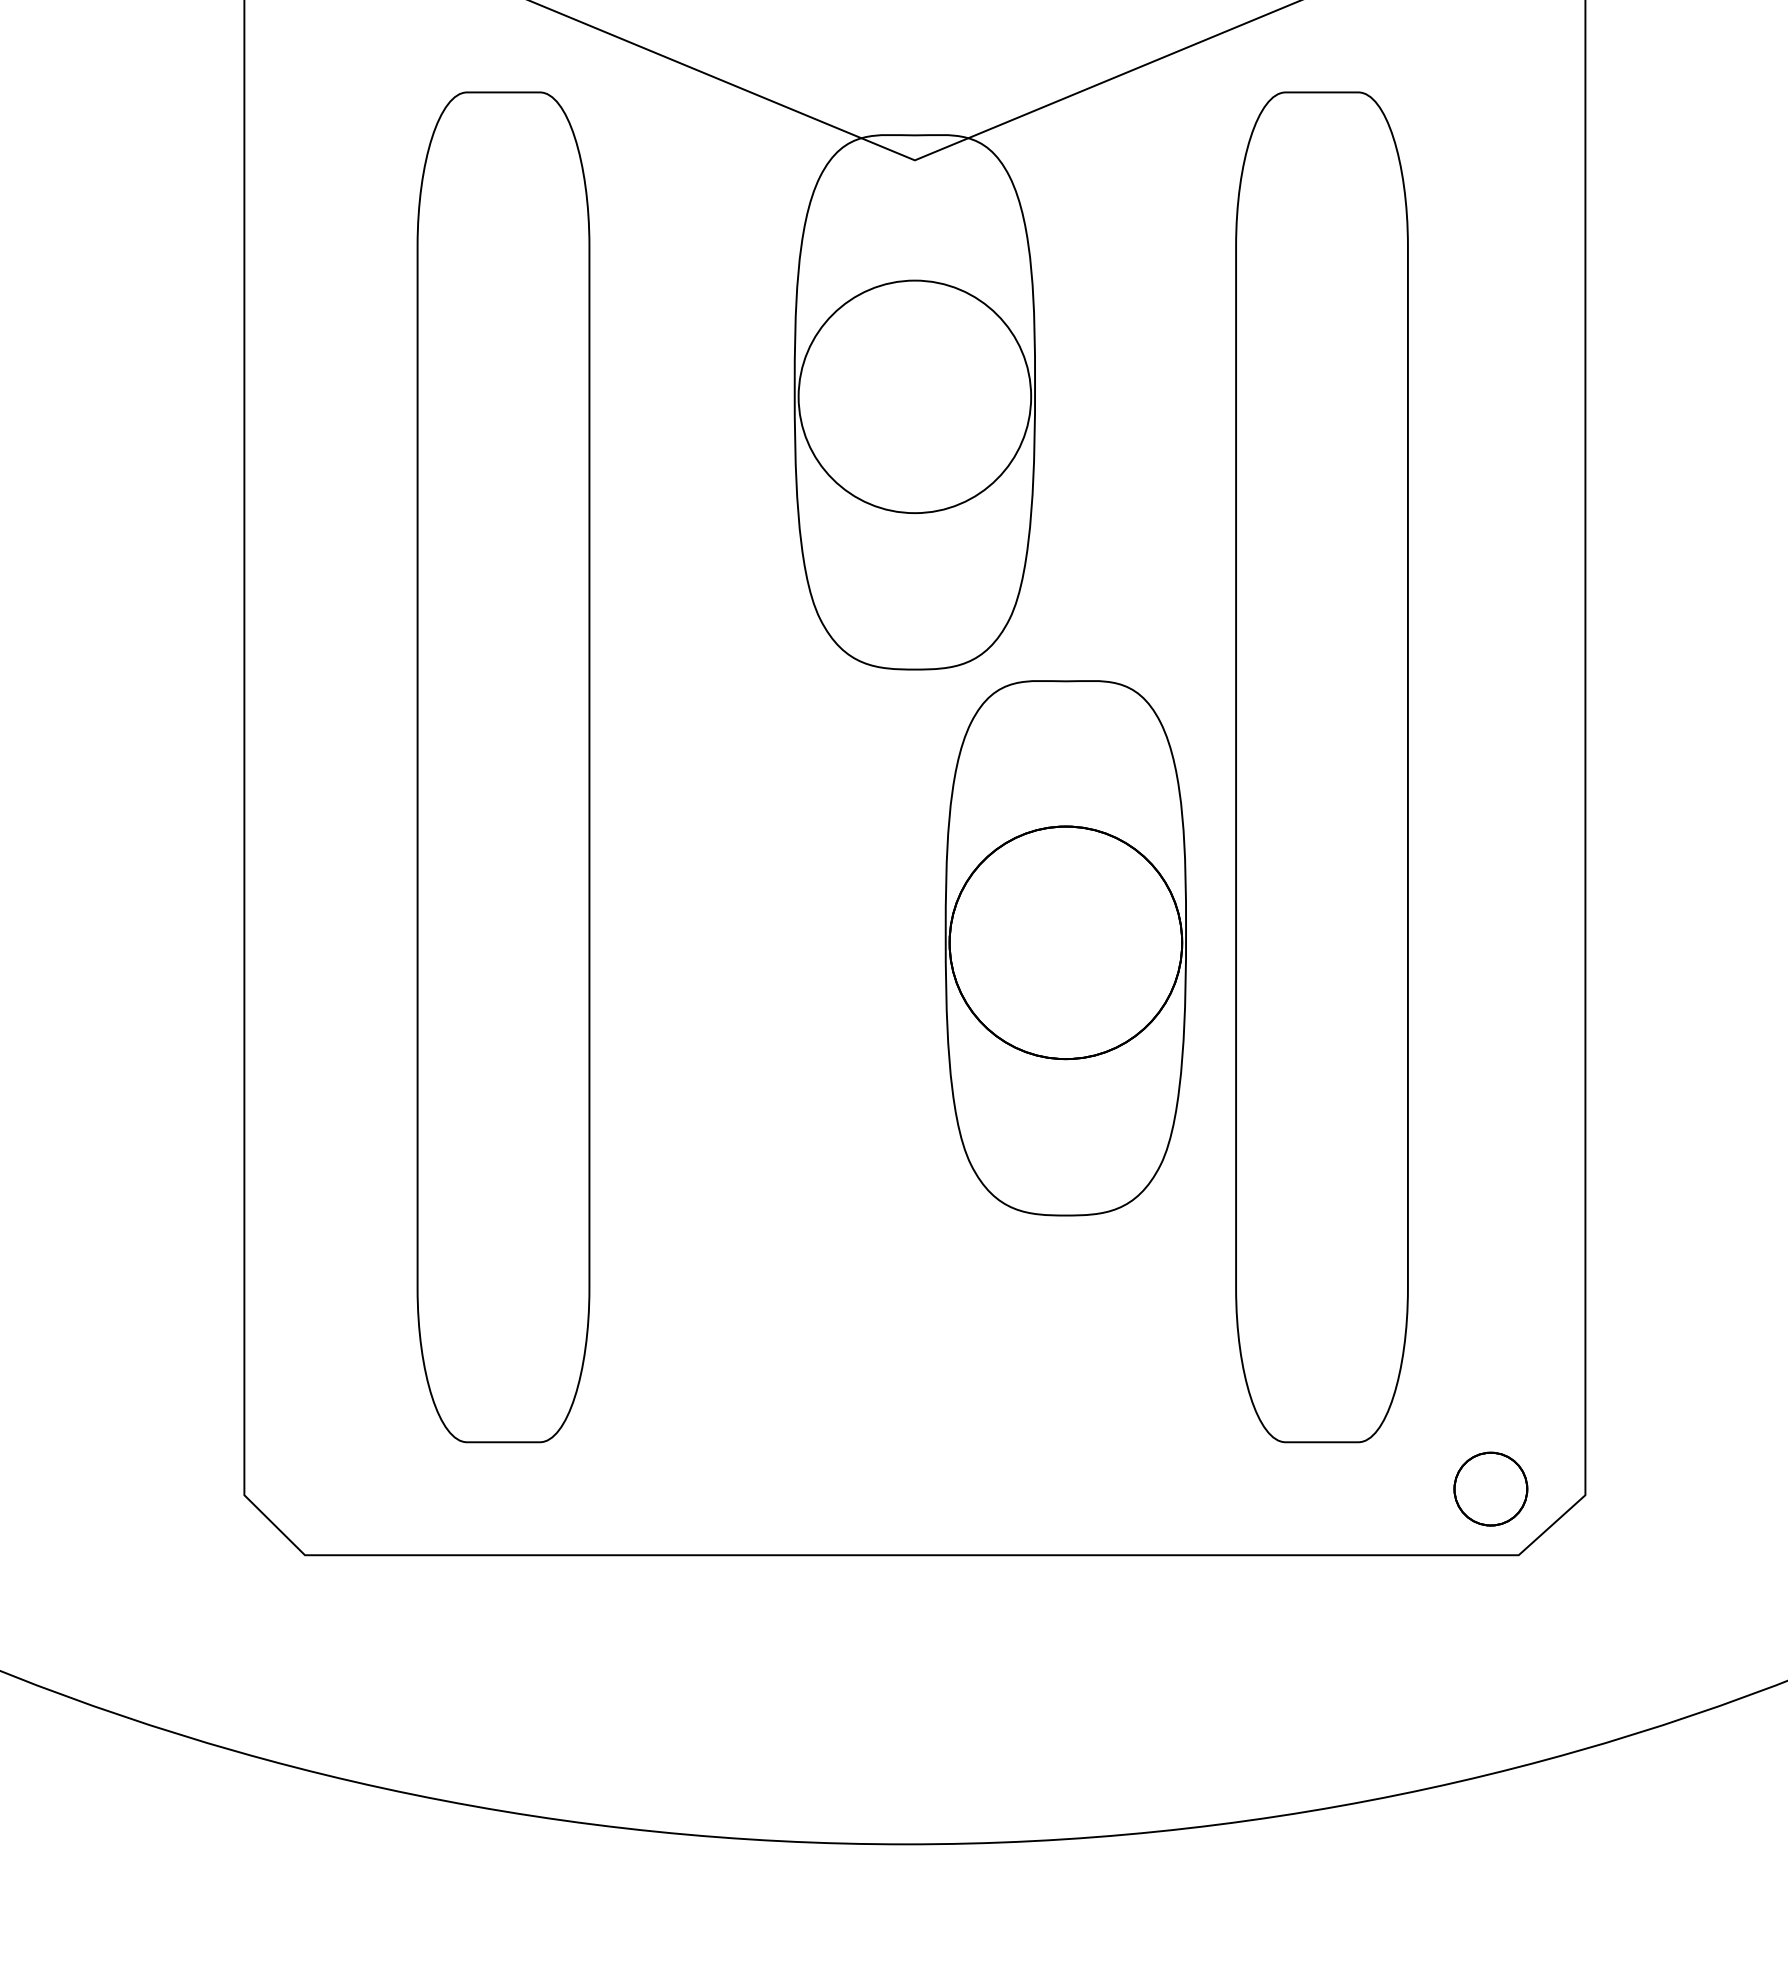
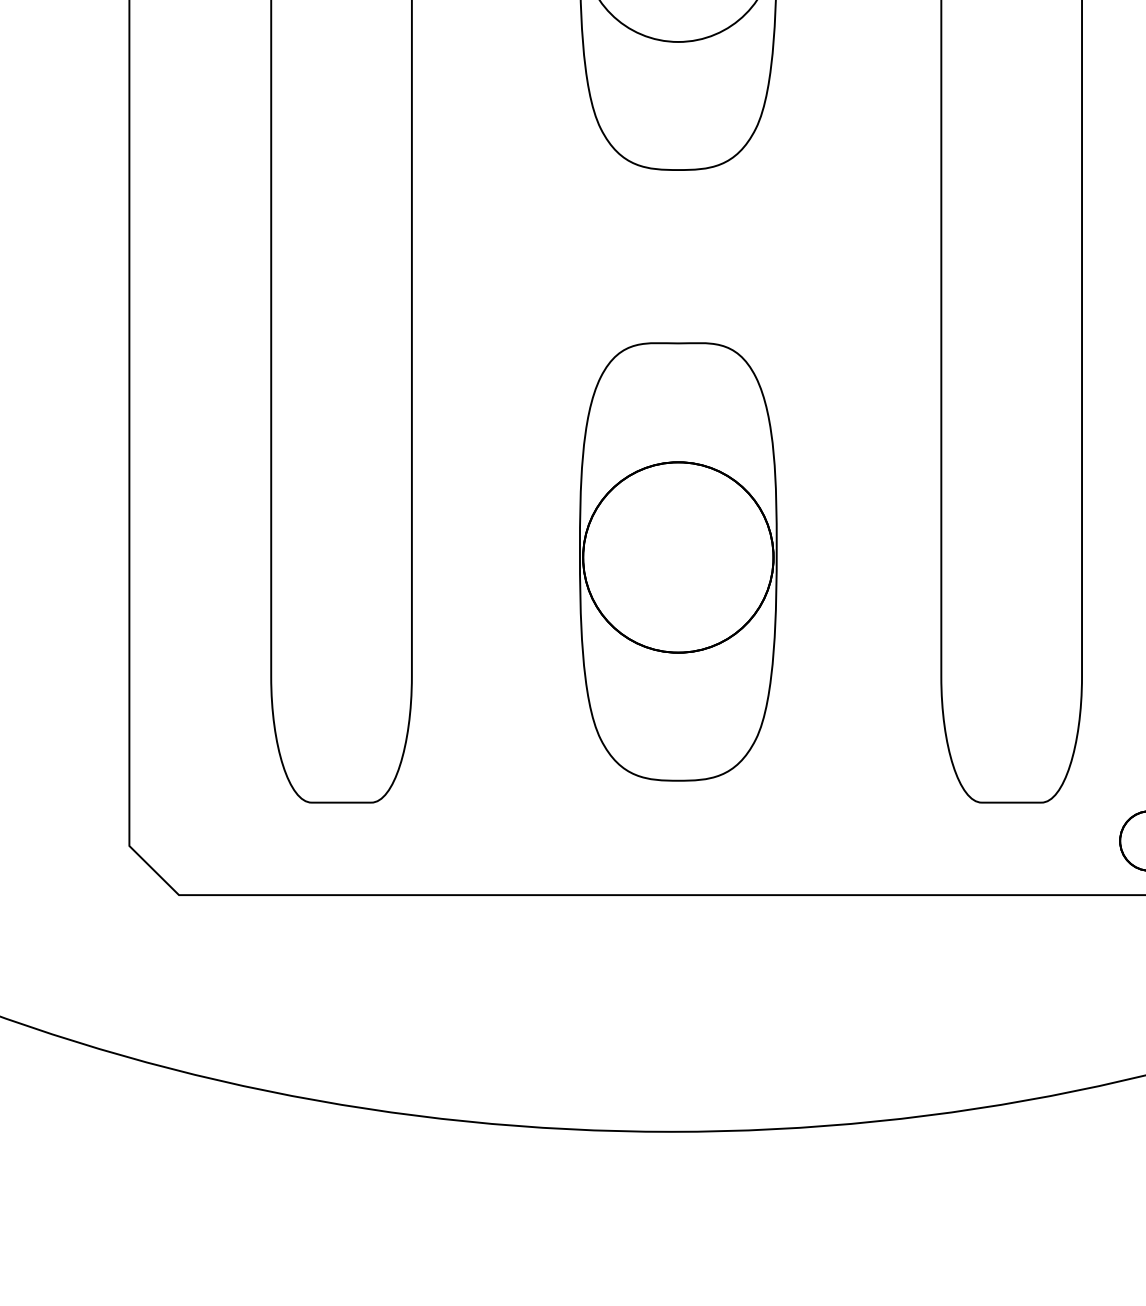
part: (1065, 948) -> (678, 562), moved

